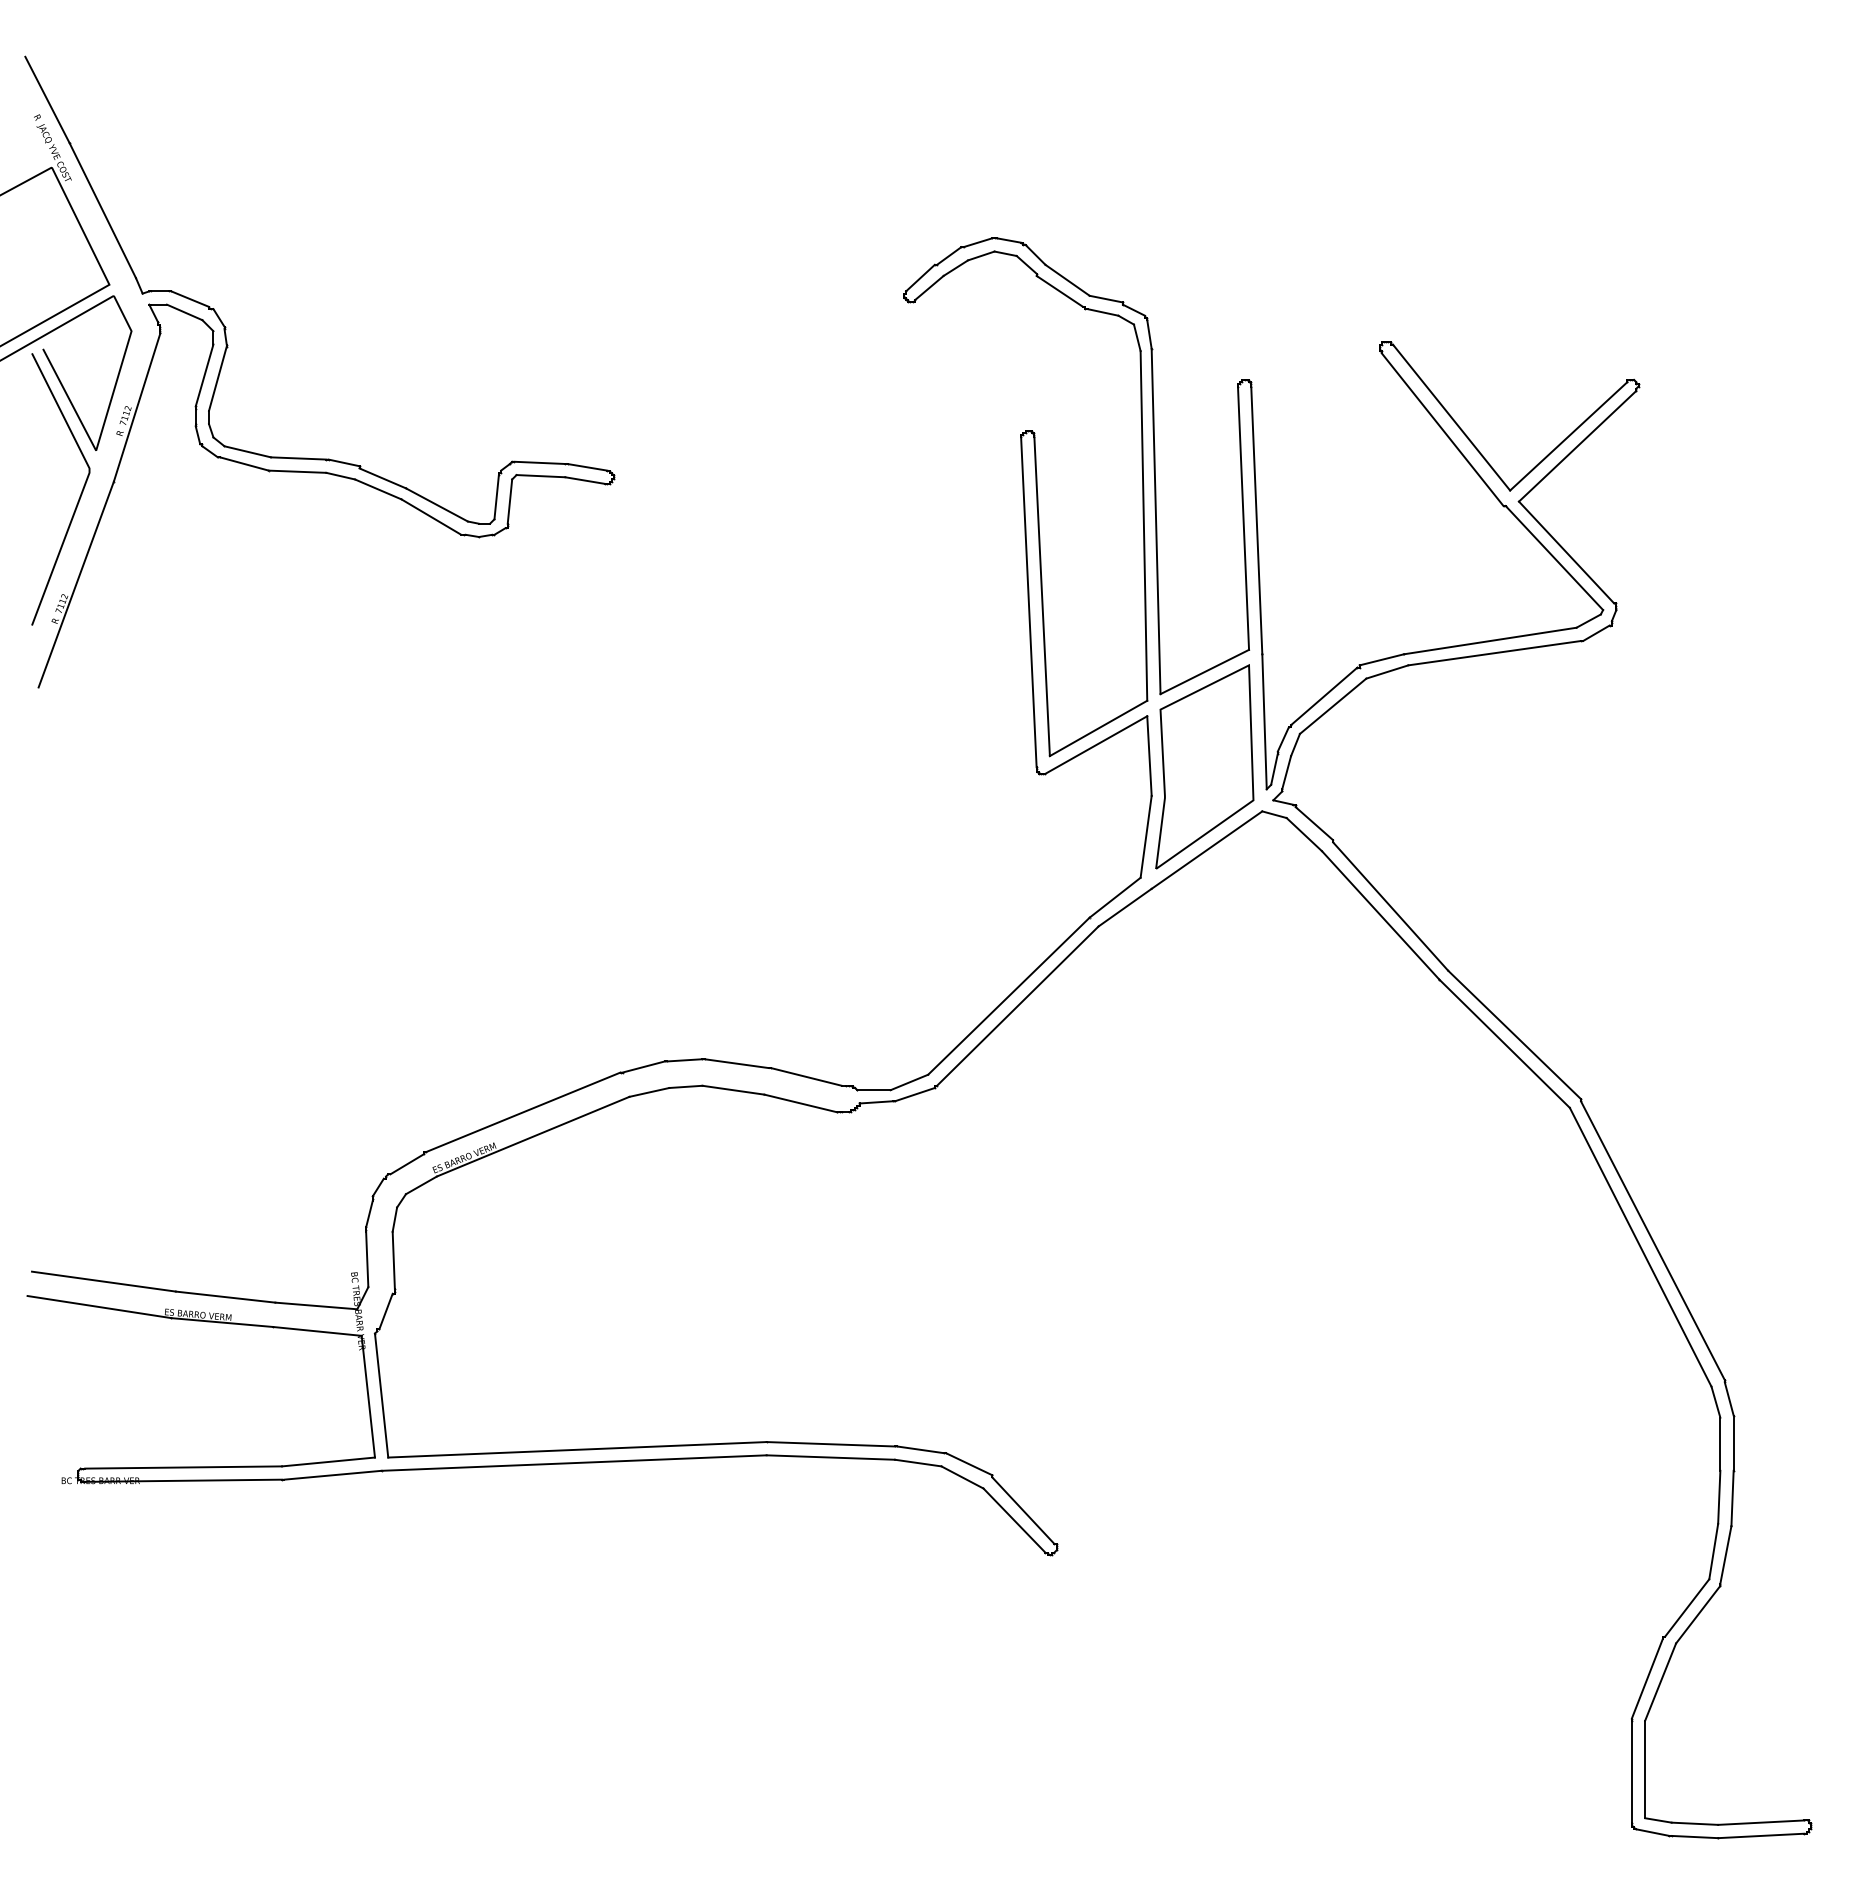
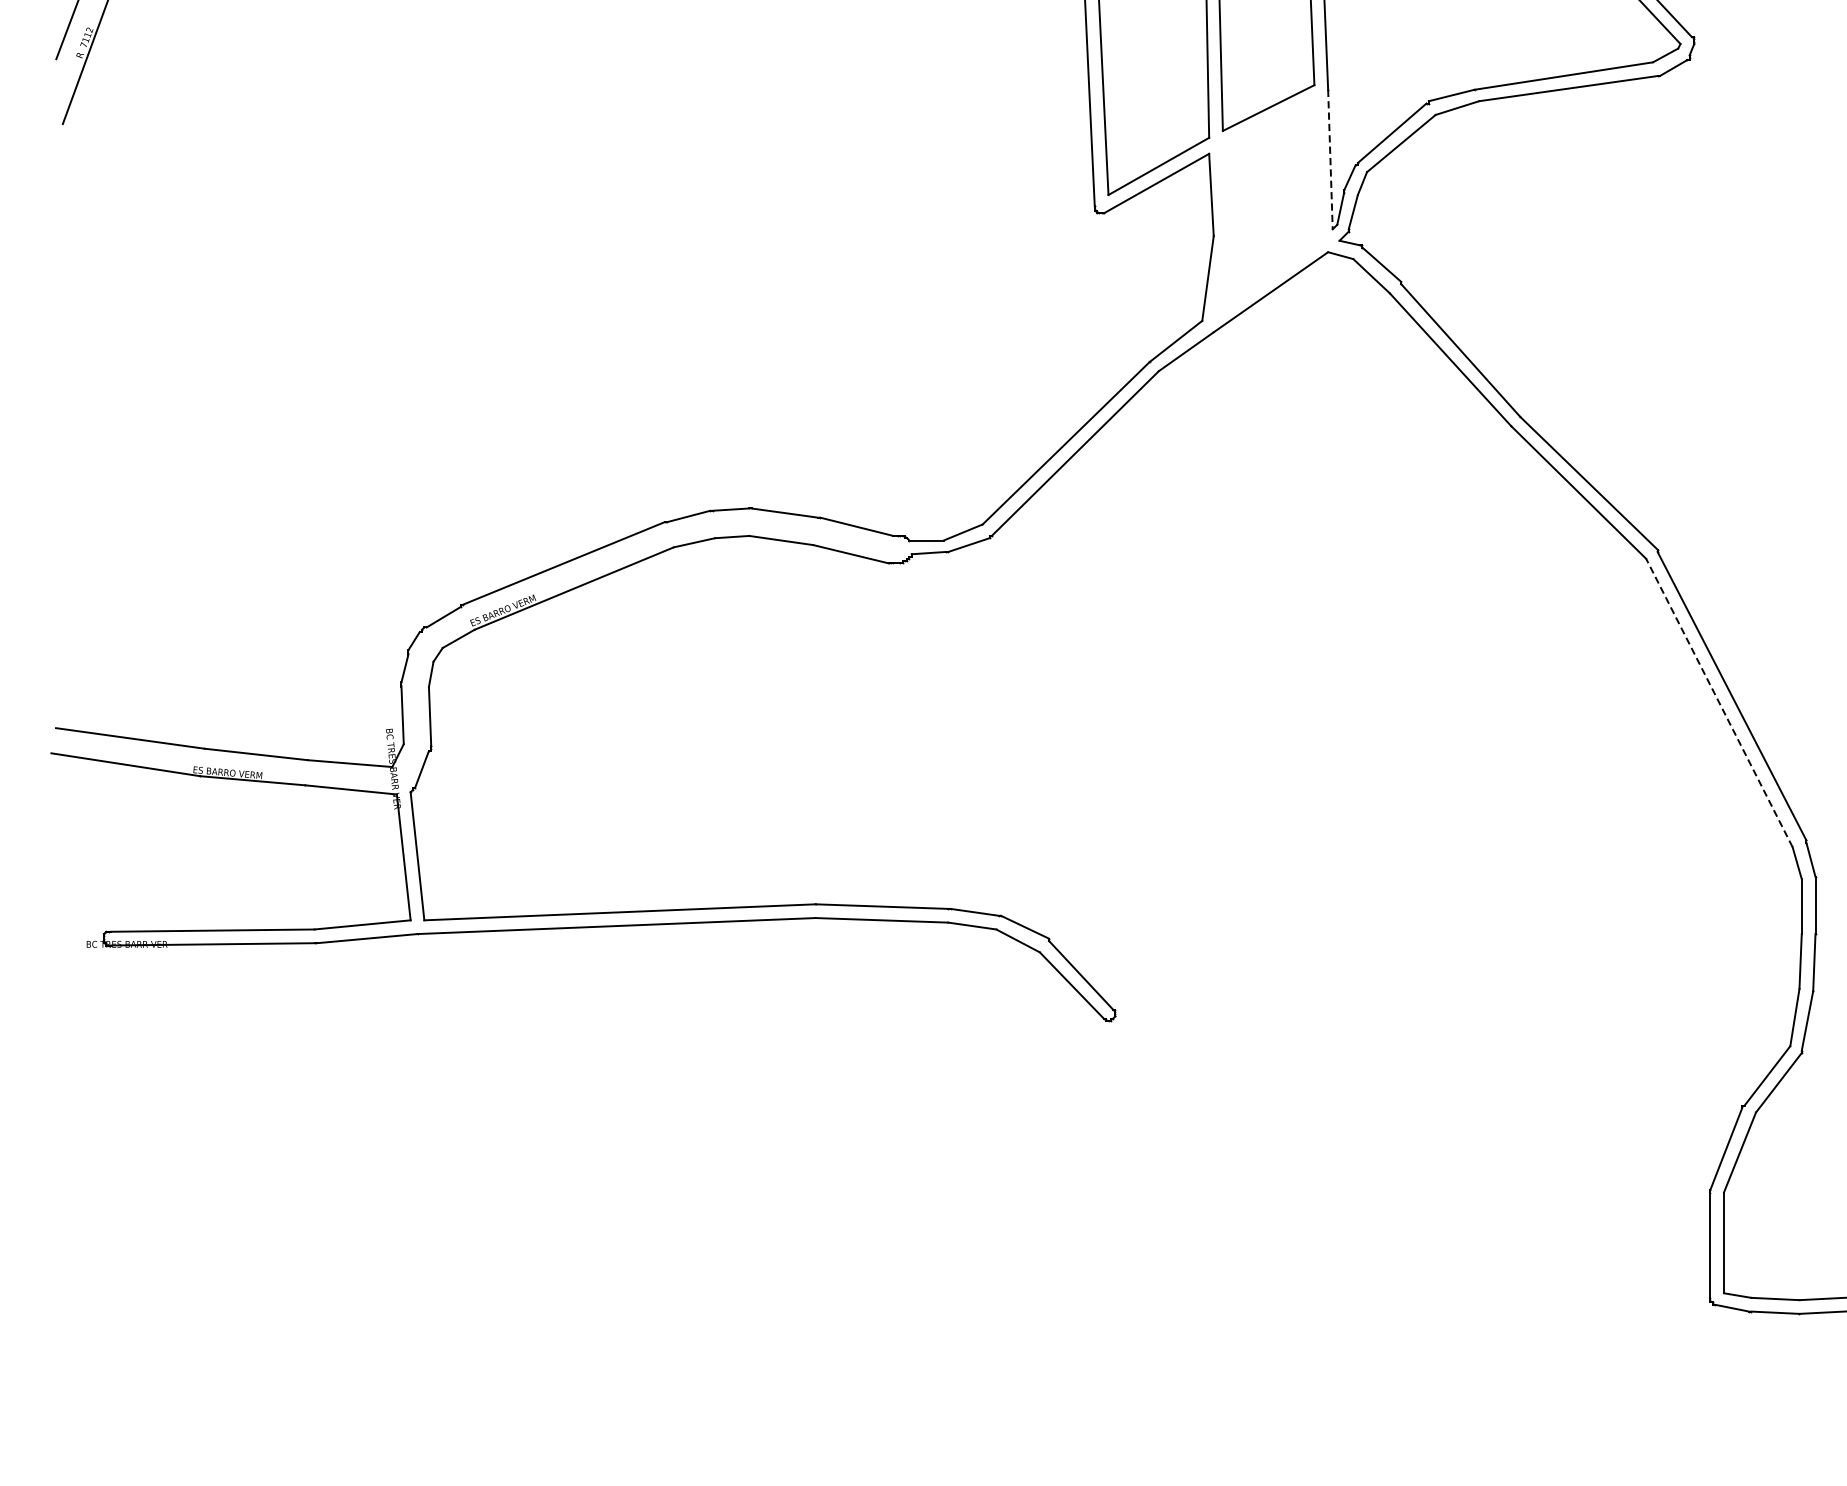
line: (1264, 721) -> (1330, 159), solid -> dashed
part: (1204, 766) -> (1268, 205), removed
line: (1640, 1246) -> (1719, 702), solid -> dashed

